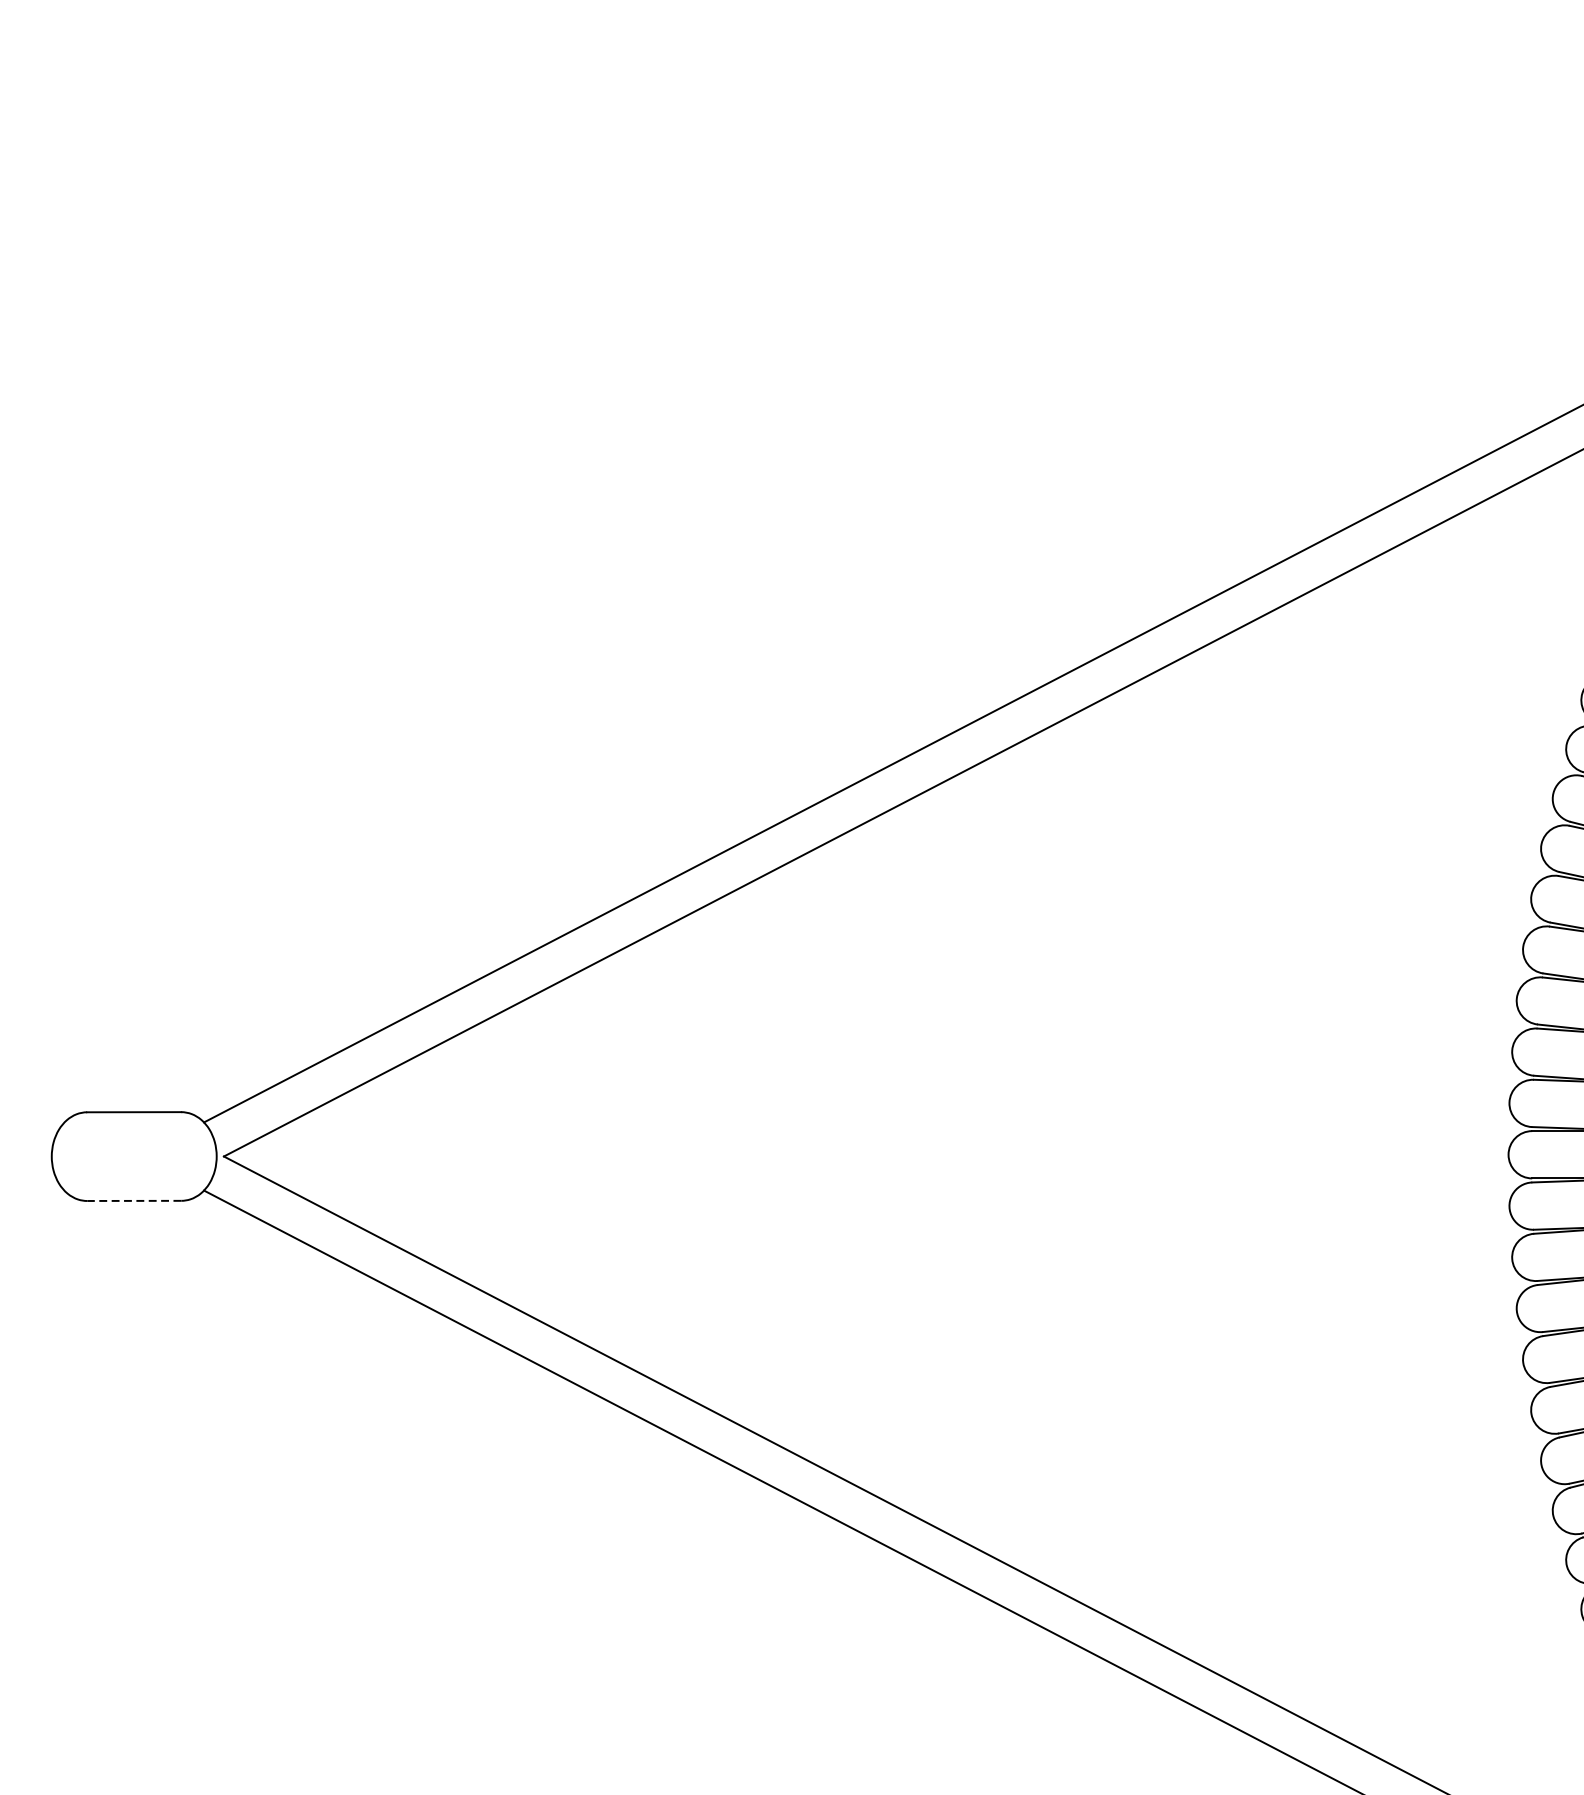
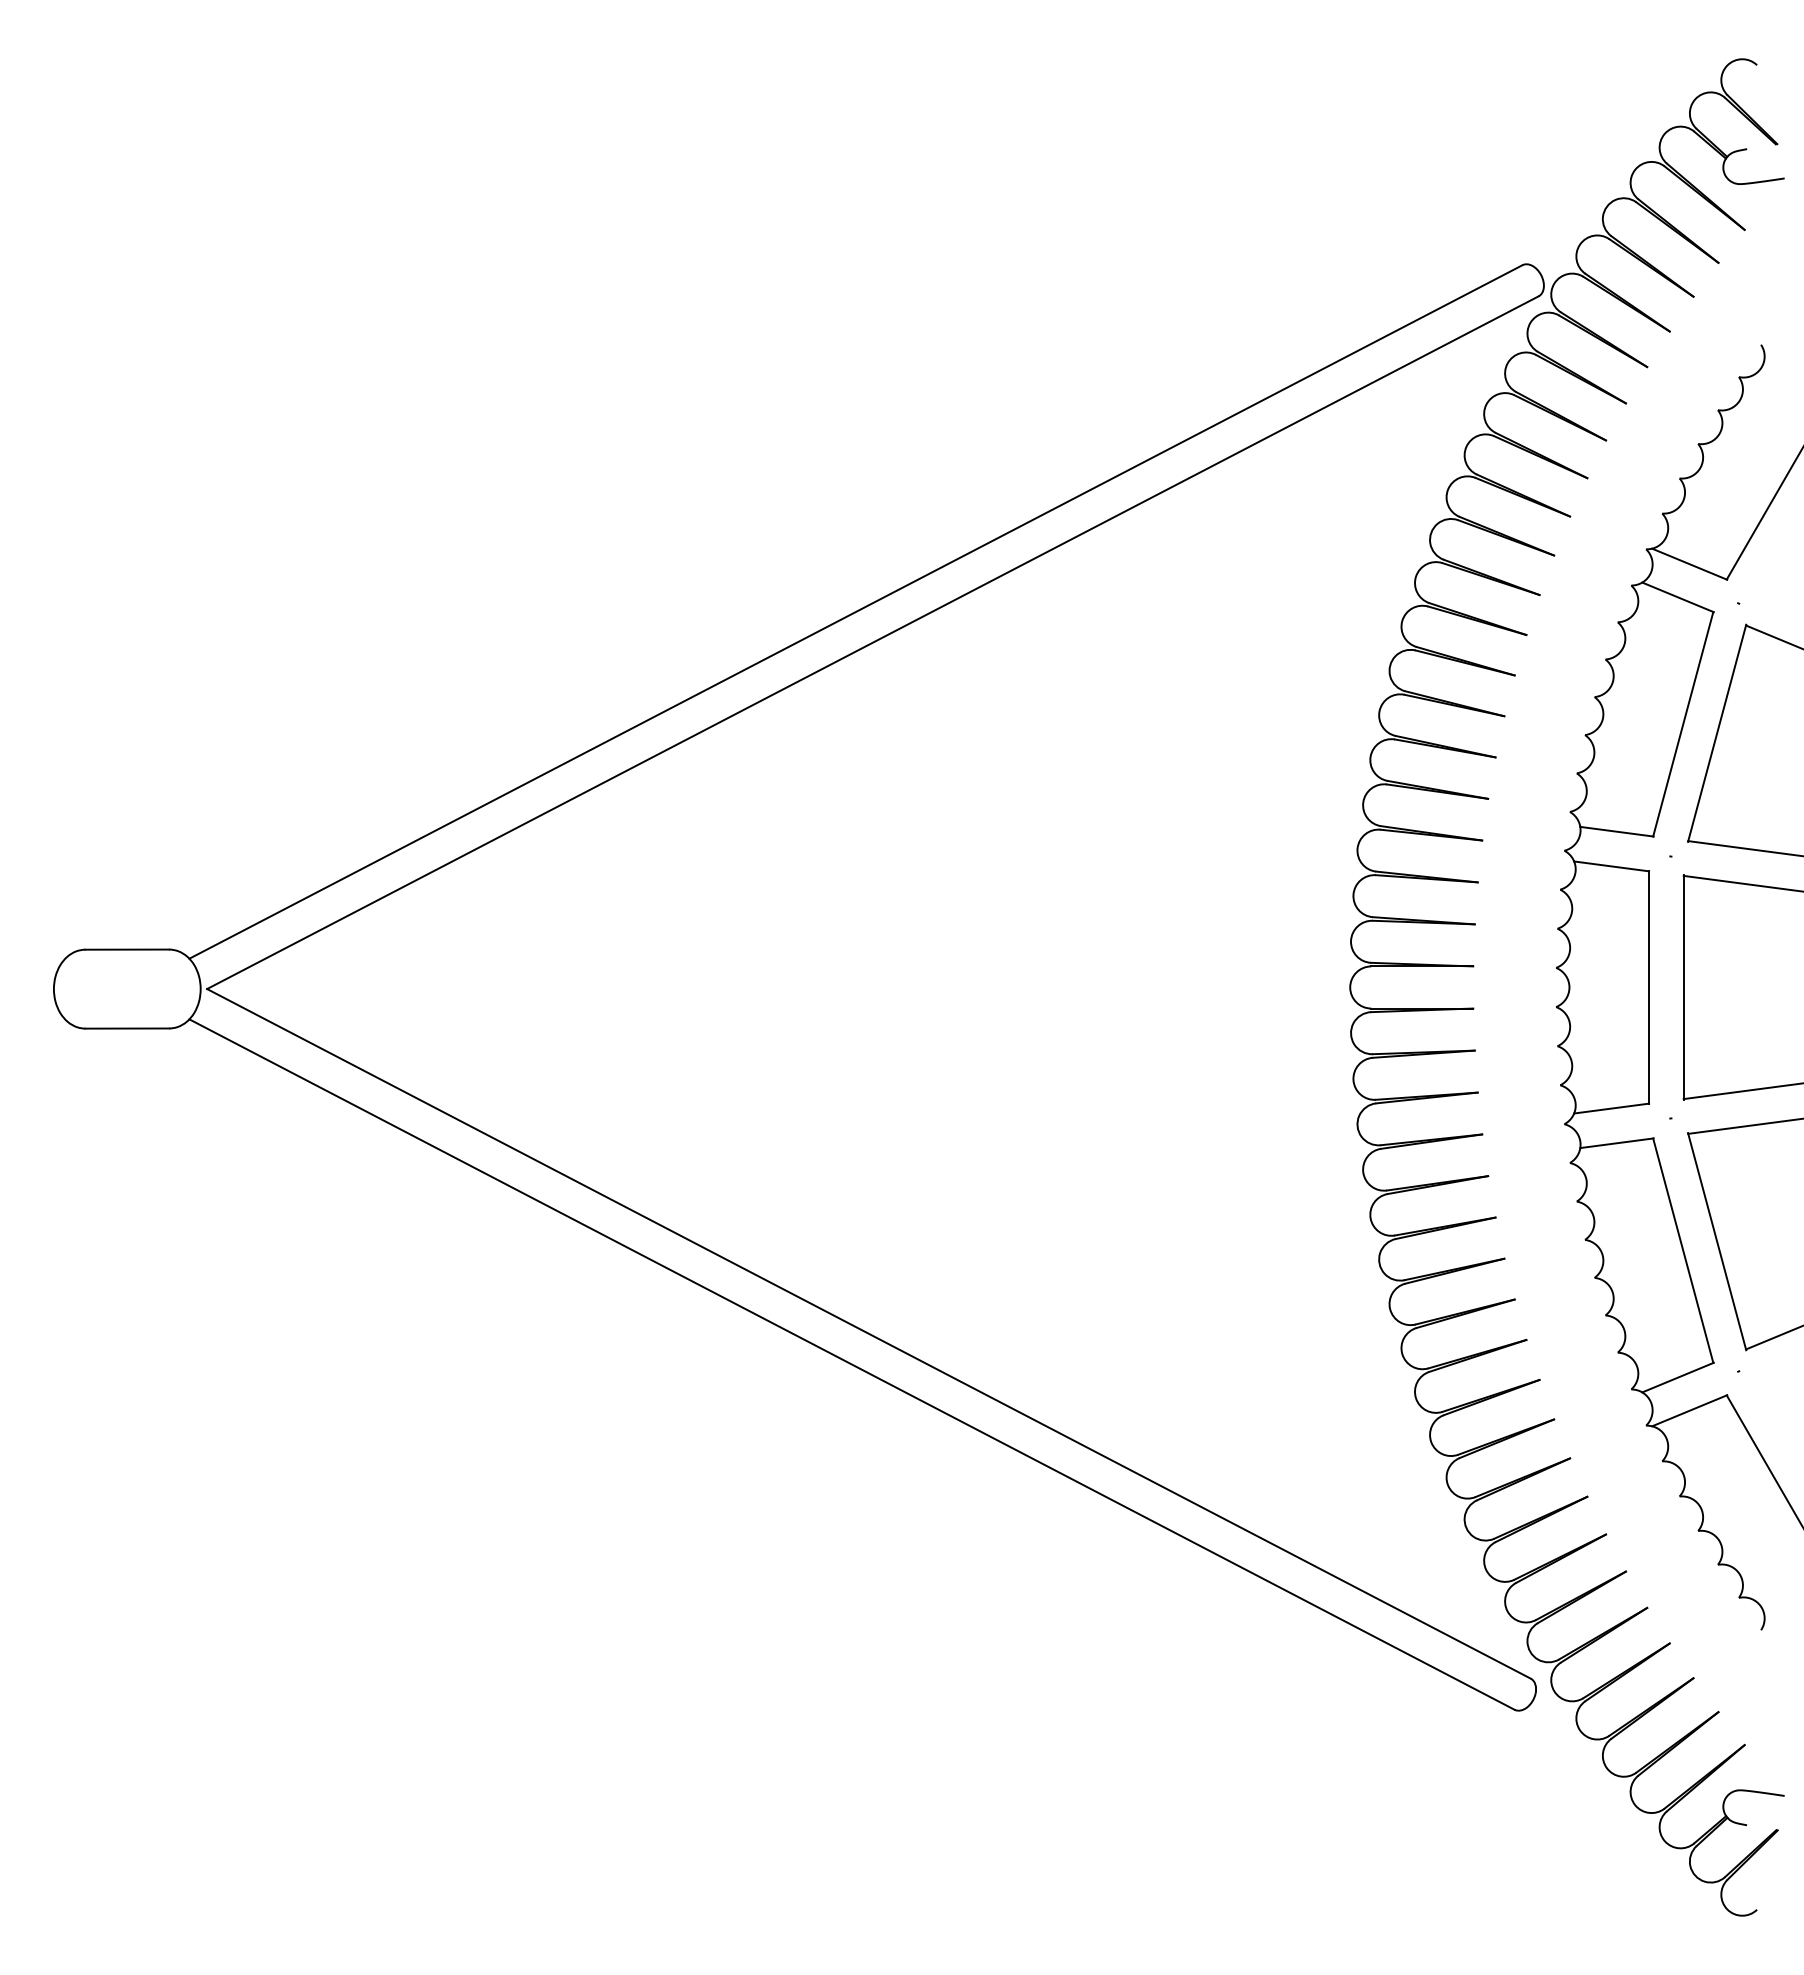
line: (134, 1200) -> (127, 1028), dashed -> solid

